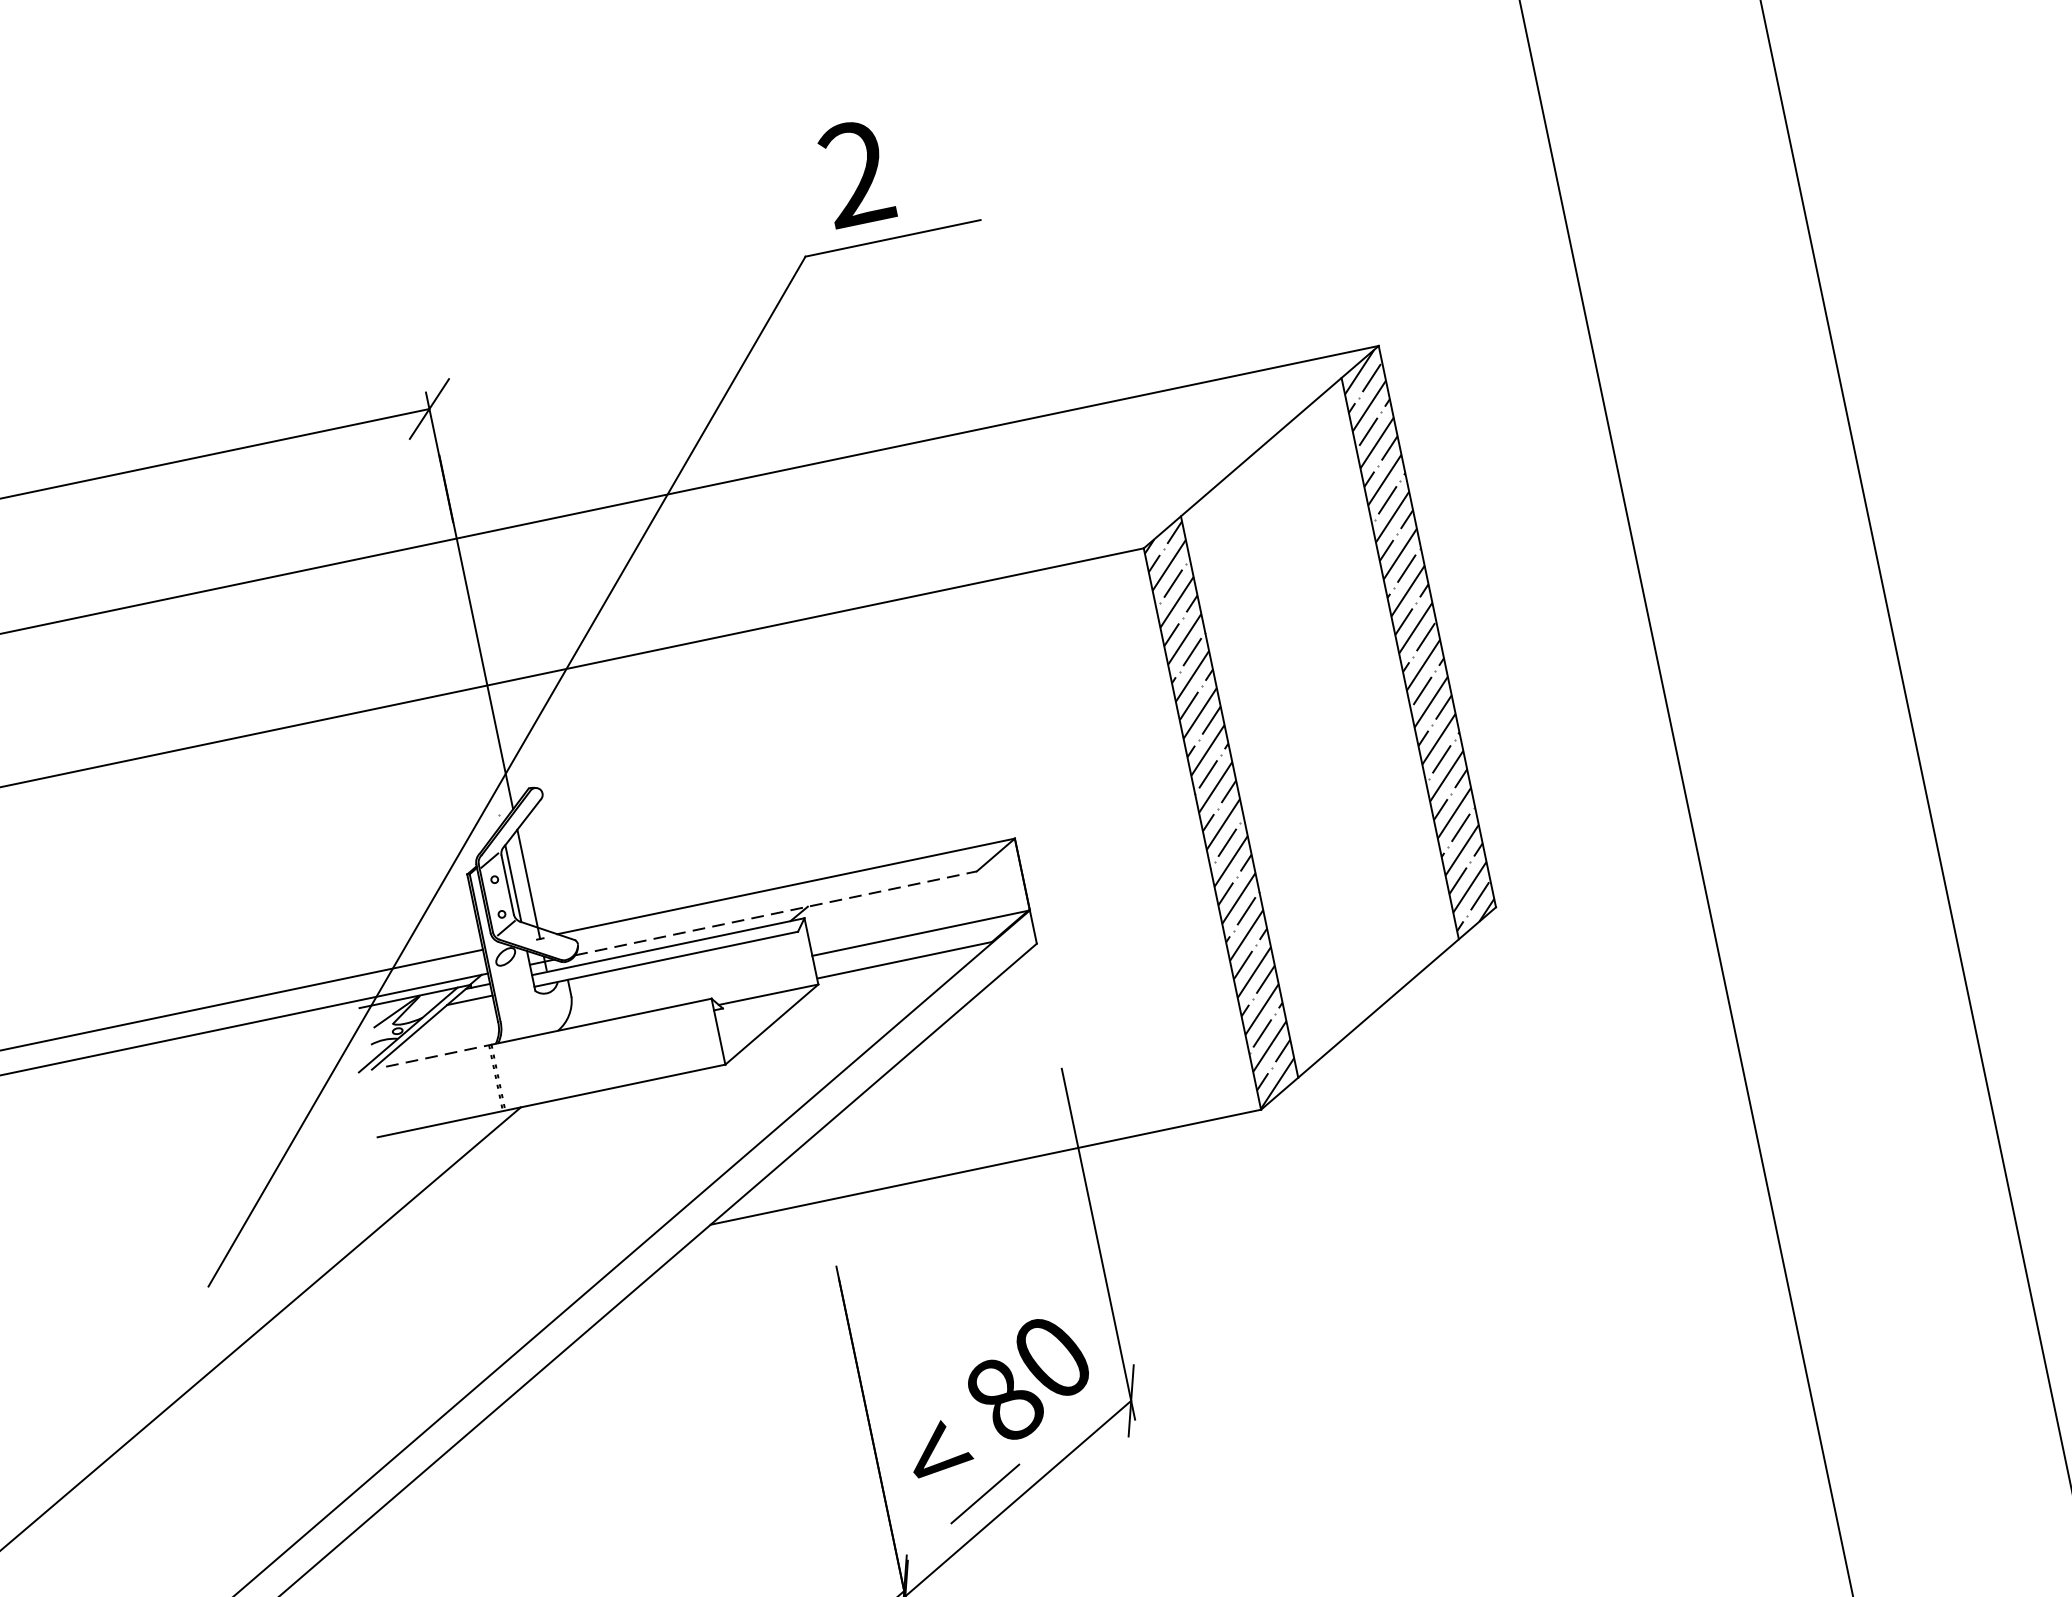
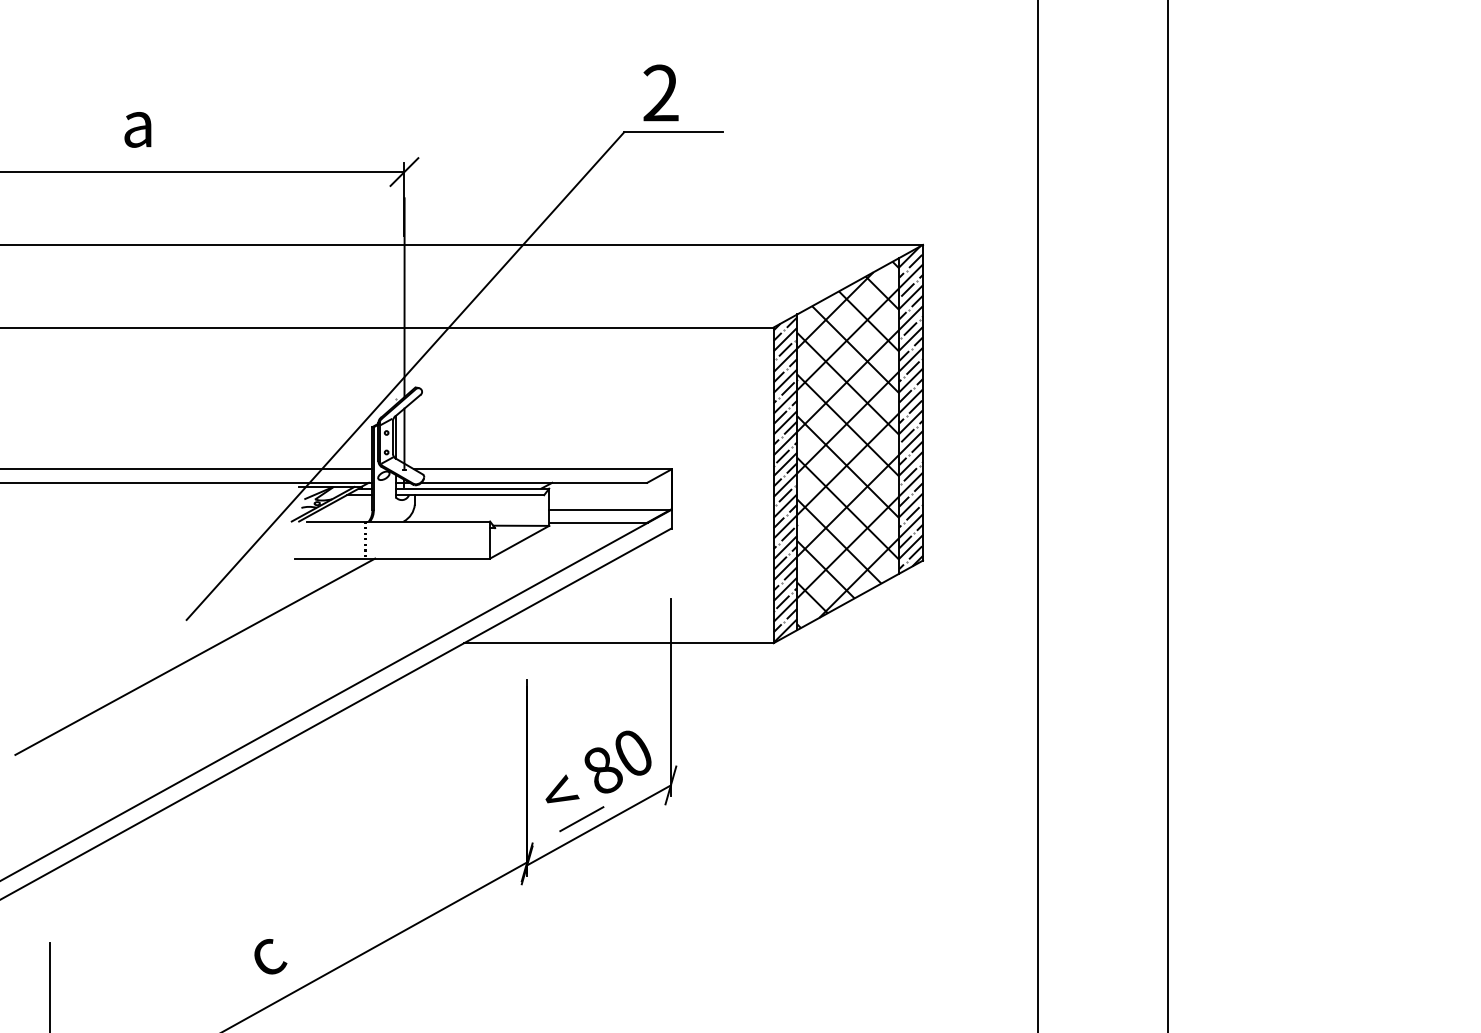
hatch: (1320, 728) -> (848, 444), added
line: (776, 912) -> (534, 482), dashed -> solid
line: (438, 1055) -> (336, 521), dashed -> solid

